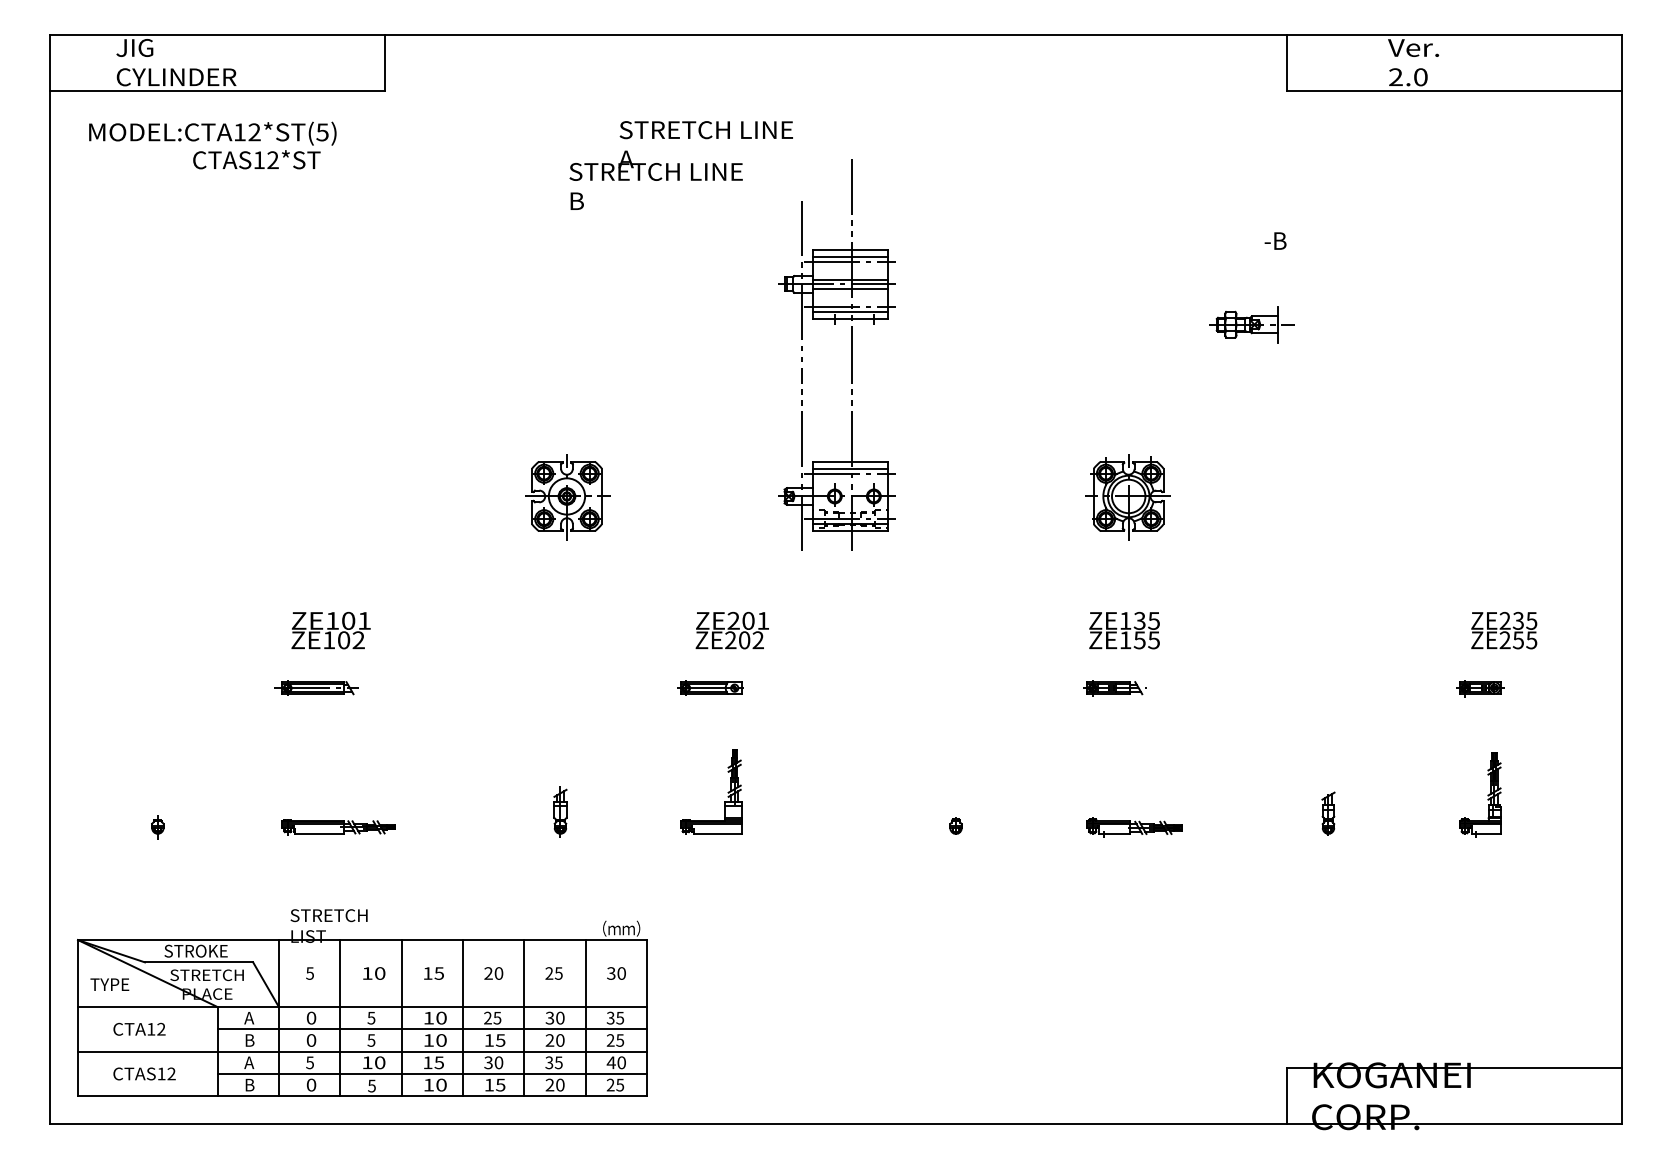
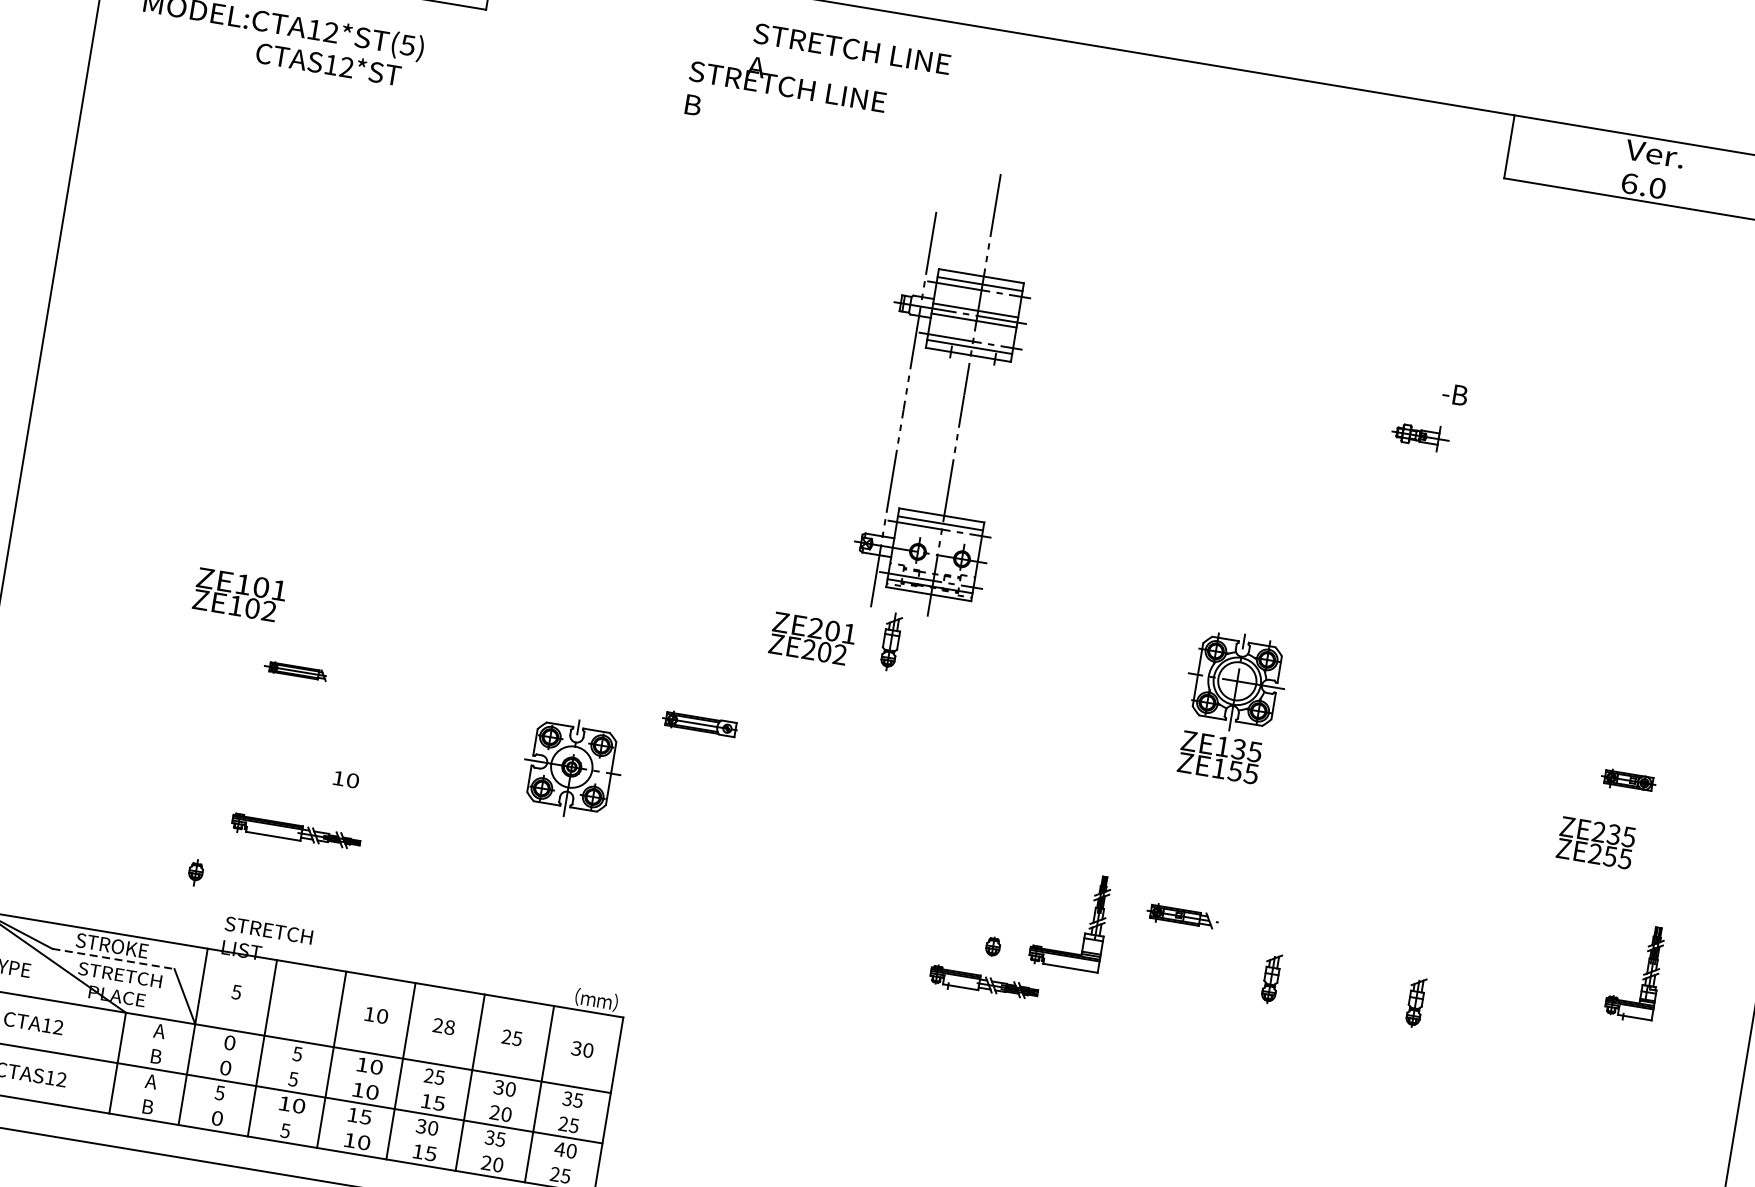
text: (1395, 77) -> (1629, 183), 2.0 -> 6.0
text: (680, 165) -> (816, 84), moved
text: (1275, 240) -> (1455, 393), moved
part: (1251, 324) -> (1420, 435), size x0.6
part: (567, 497) -> (572, 768), moved
part: (1127, 497) -> (1235, 682), moved
text: (330, 630) -> (239, 594), moved
text: (731, 630) -> (811, 638), moved
text: (1504, 630) -> (1596, 842), moved
part: (316, 687) -> (297, 670), size x0.7
part: (710, 687) -> (700, 723), moved
part: (1114, 688) -> (1181, 916), moved
part: (1480, 688) -> (1628, 780), moved
part: (727, 792) -> (1089, 923), moved
part: (1487, 794) -> (1643, 973), moved
part: (560, 811) -> (891, 641), moved
part: (1200, 813) -> (1271, 978), added
part: (157, 827) -> (195, 872), moved
part: (1134, 827) -> (984, 983), moved
line: (199, 962) -> (113, 959), solid -> dashed
text: (374, 973) -> (346, 779), moved
text: (439, 973) -> (382, 1016), 15 -> 10
text: (498, 973) -> (449, 1027), 20 -> 28
line: (432, 1029) -> (364, 1078), removed
line: (432, 1073) -> (356, 1127), removed

